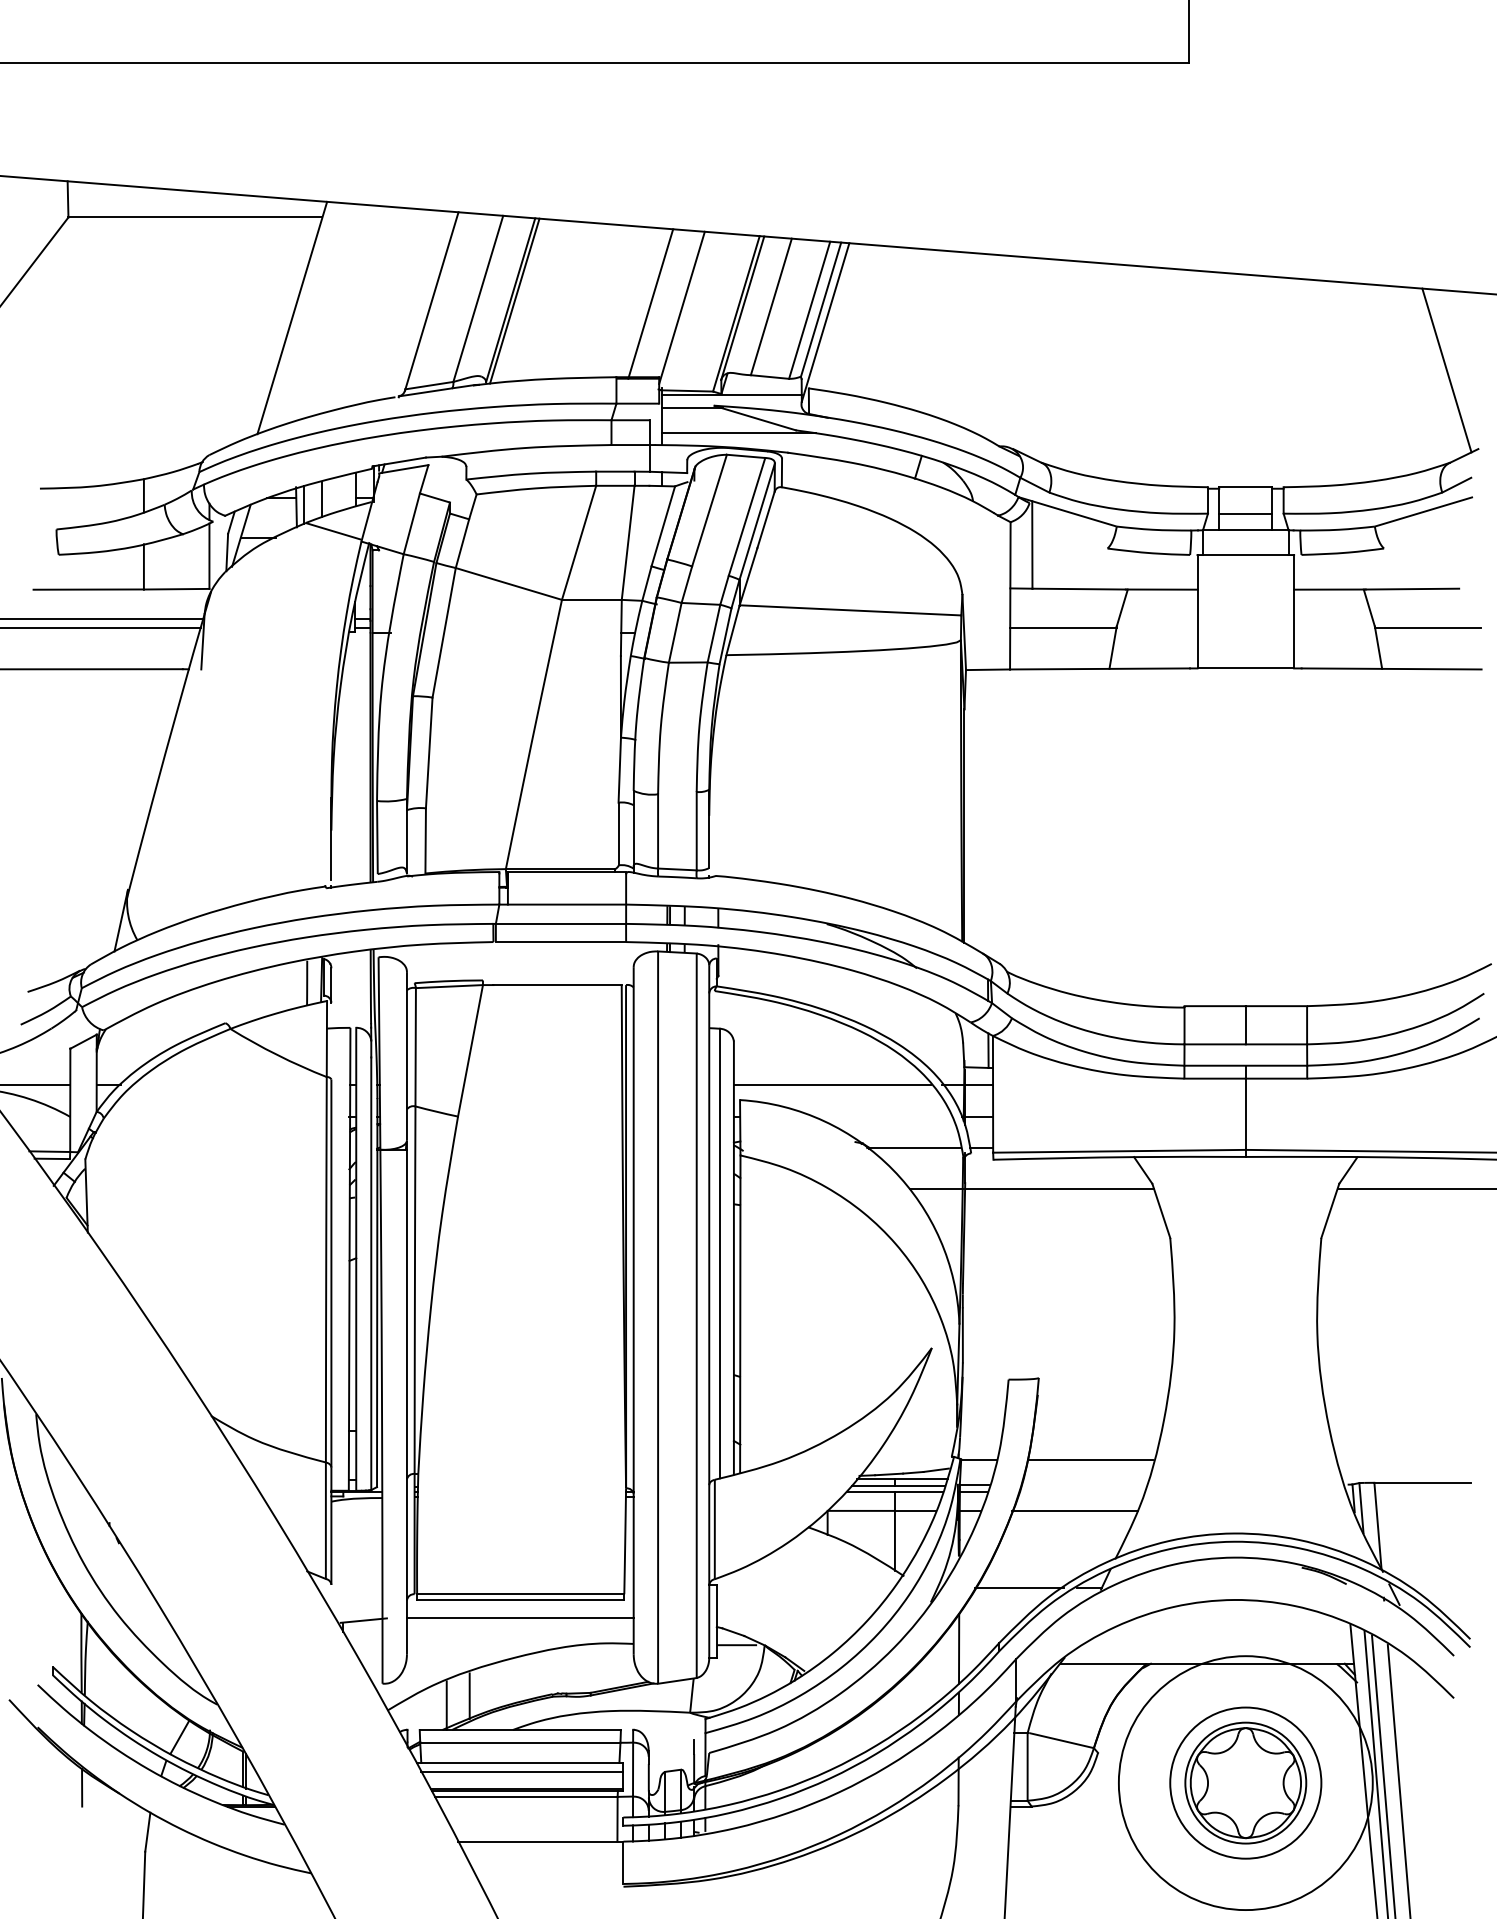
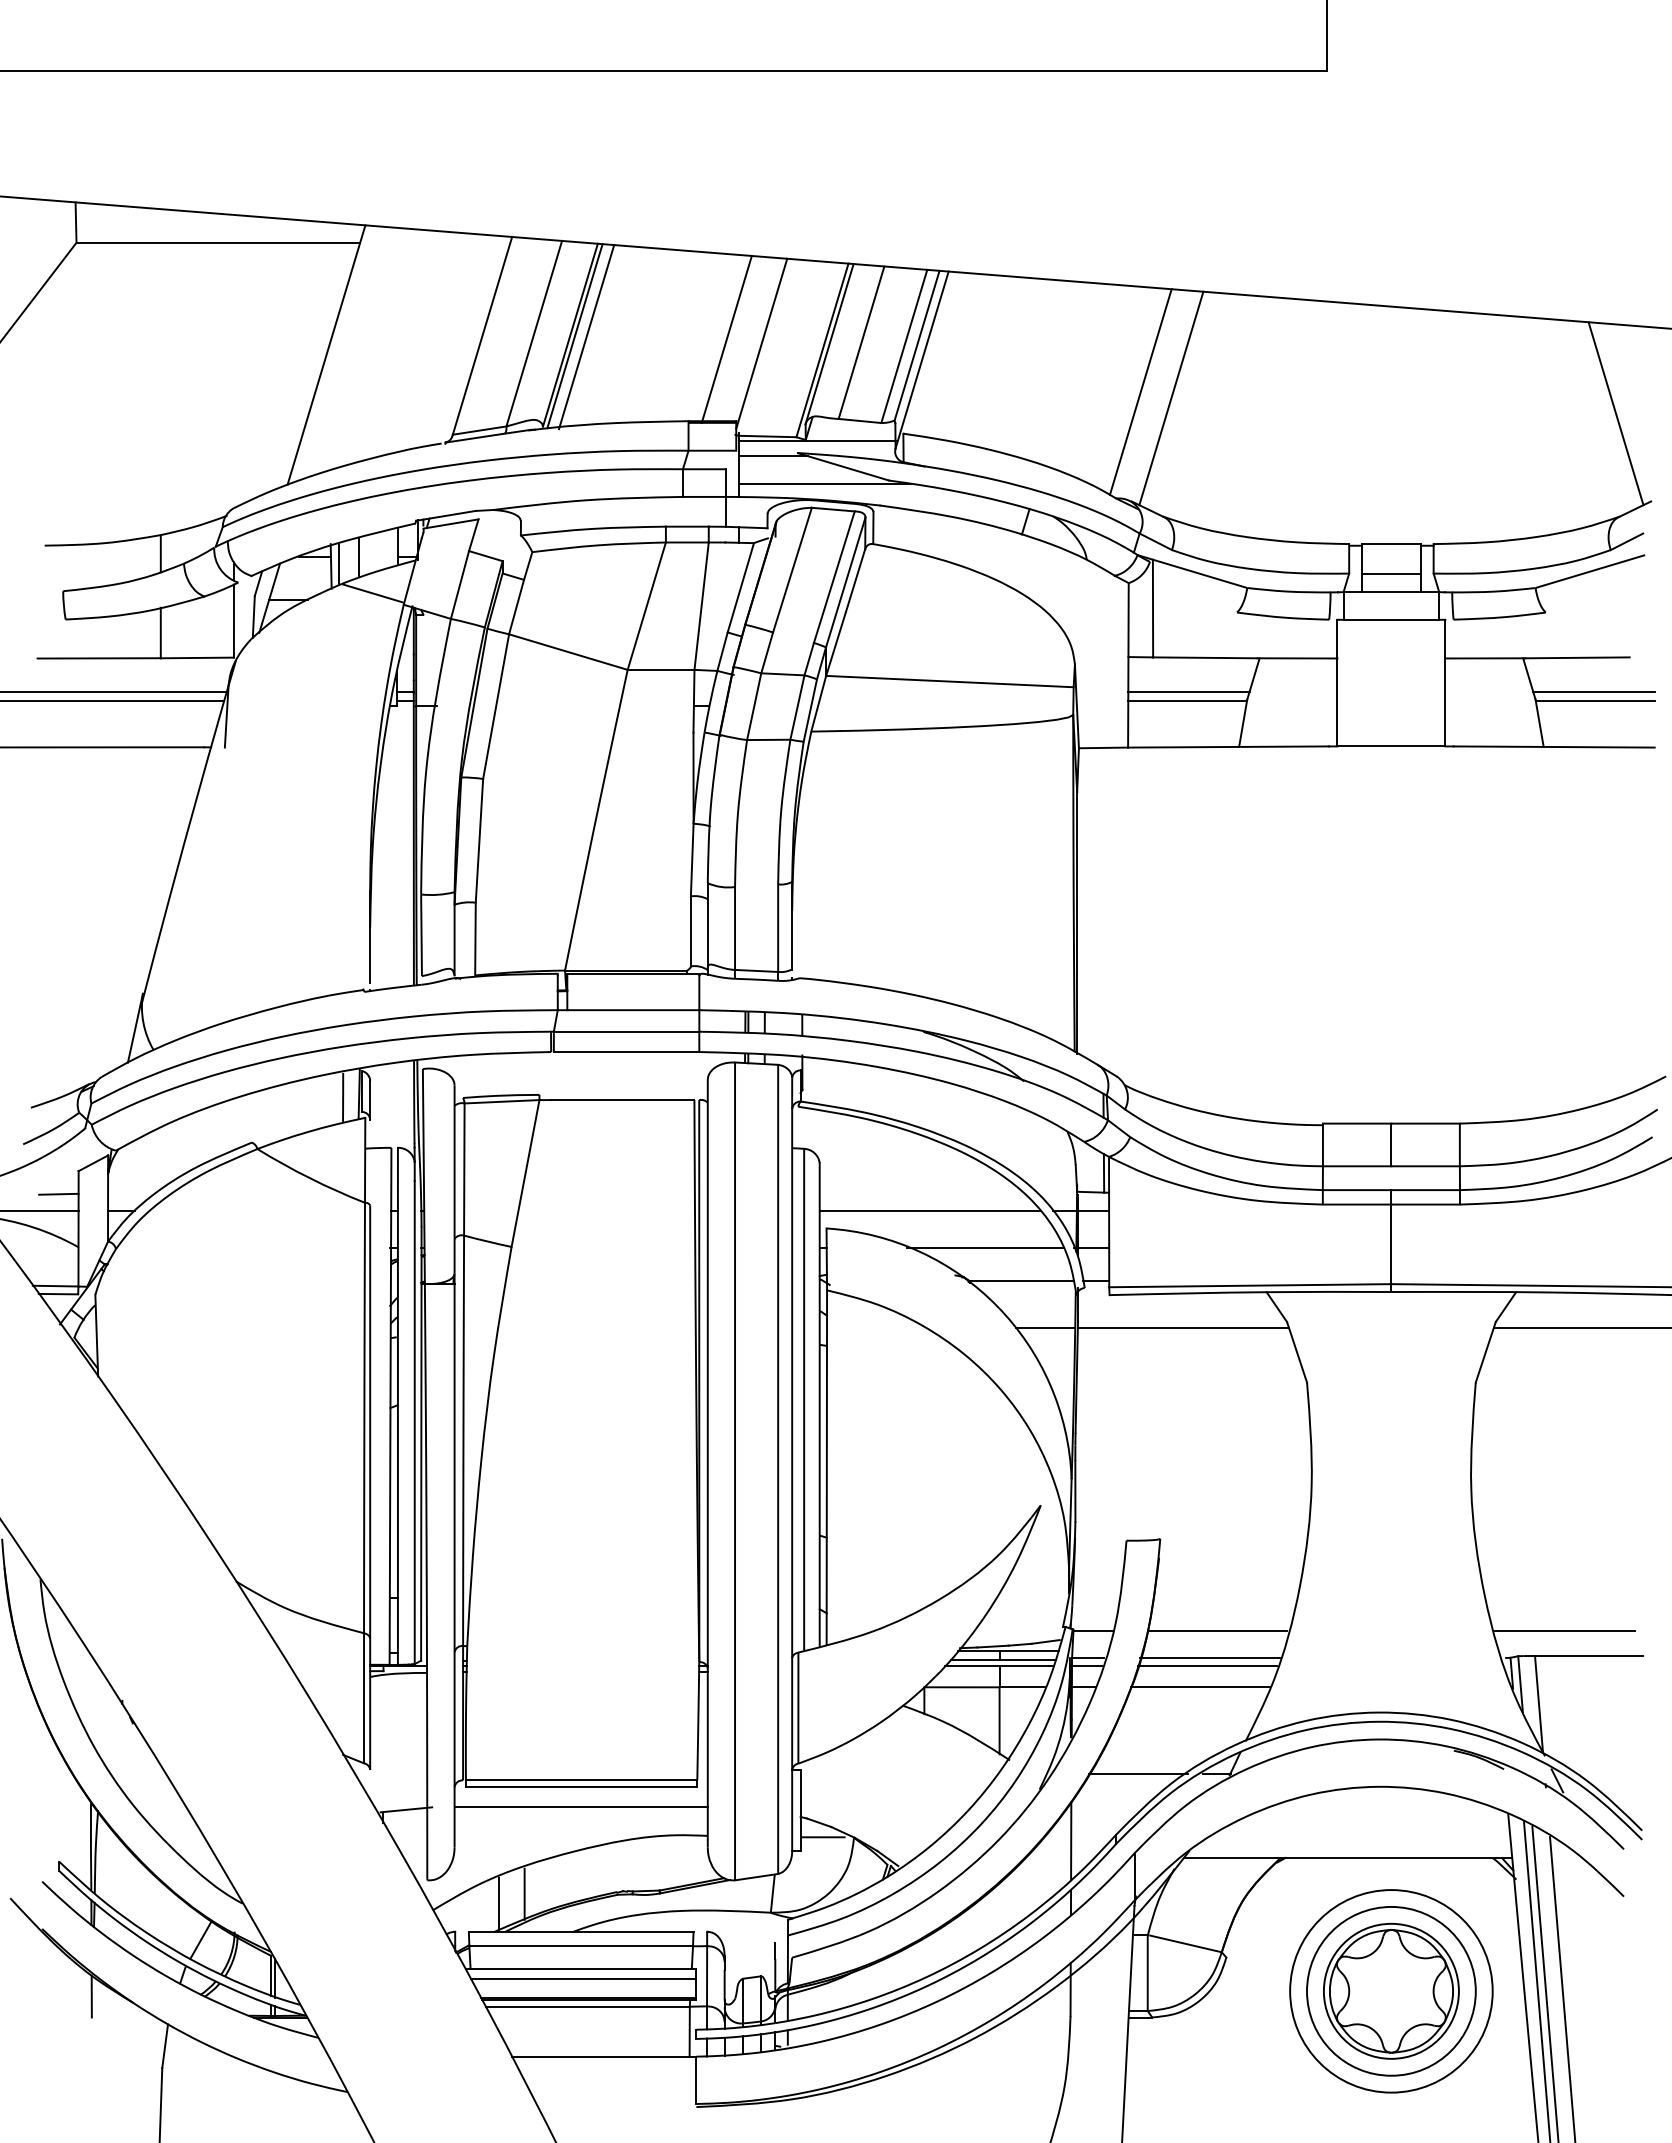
line: (525, 302) -> (586, 337), added
line: (1021, 350) -> (1140, 391), added
line: (1048, 356) -> (1171, 398), added
line: (1064, 619) -> (1188, 691), added
line: (1426, 619) -> (1593, 691), added
line: (52, 1068) -> (58, 1193), added
line: (881, 1117) -> (984, 1247), added
line: (1401, 1460) -> (1565, 1630), added
line: (1082, 1485) -> (1209, 1658), added
line: (1081, 1491) -> (1207, 1665), added
circle: (1245, 1783) -> (1391, 1991), size x0.71

